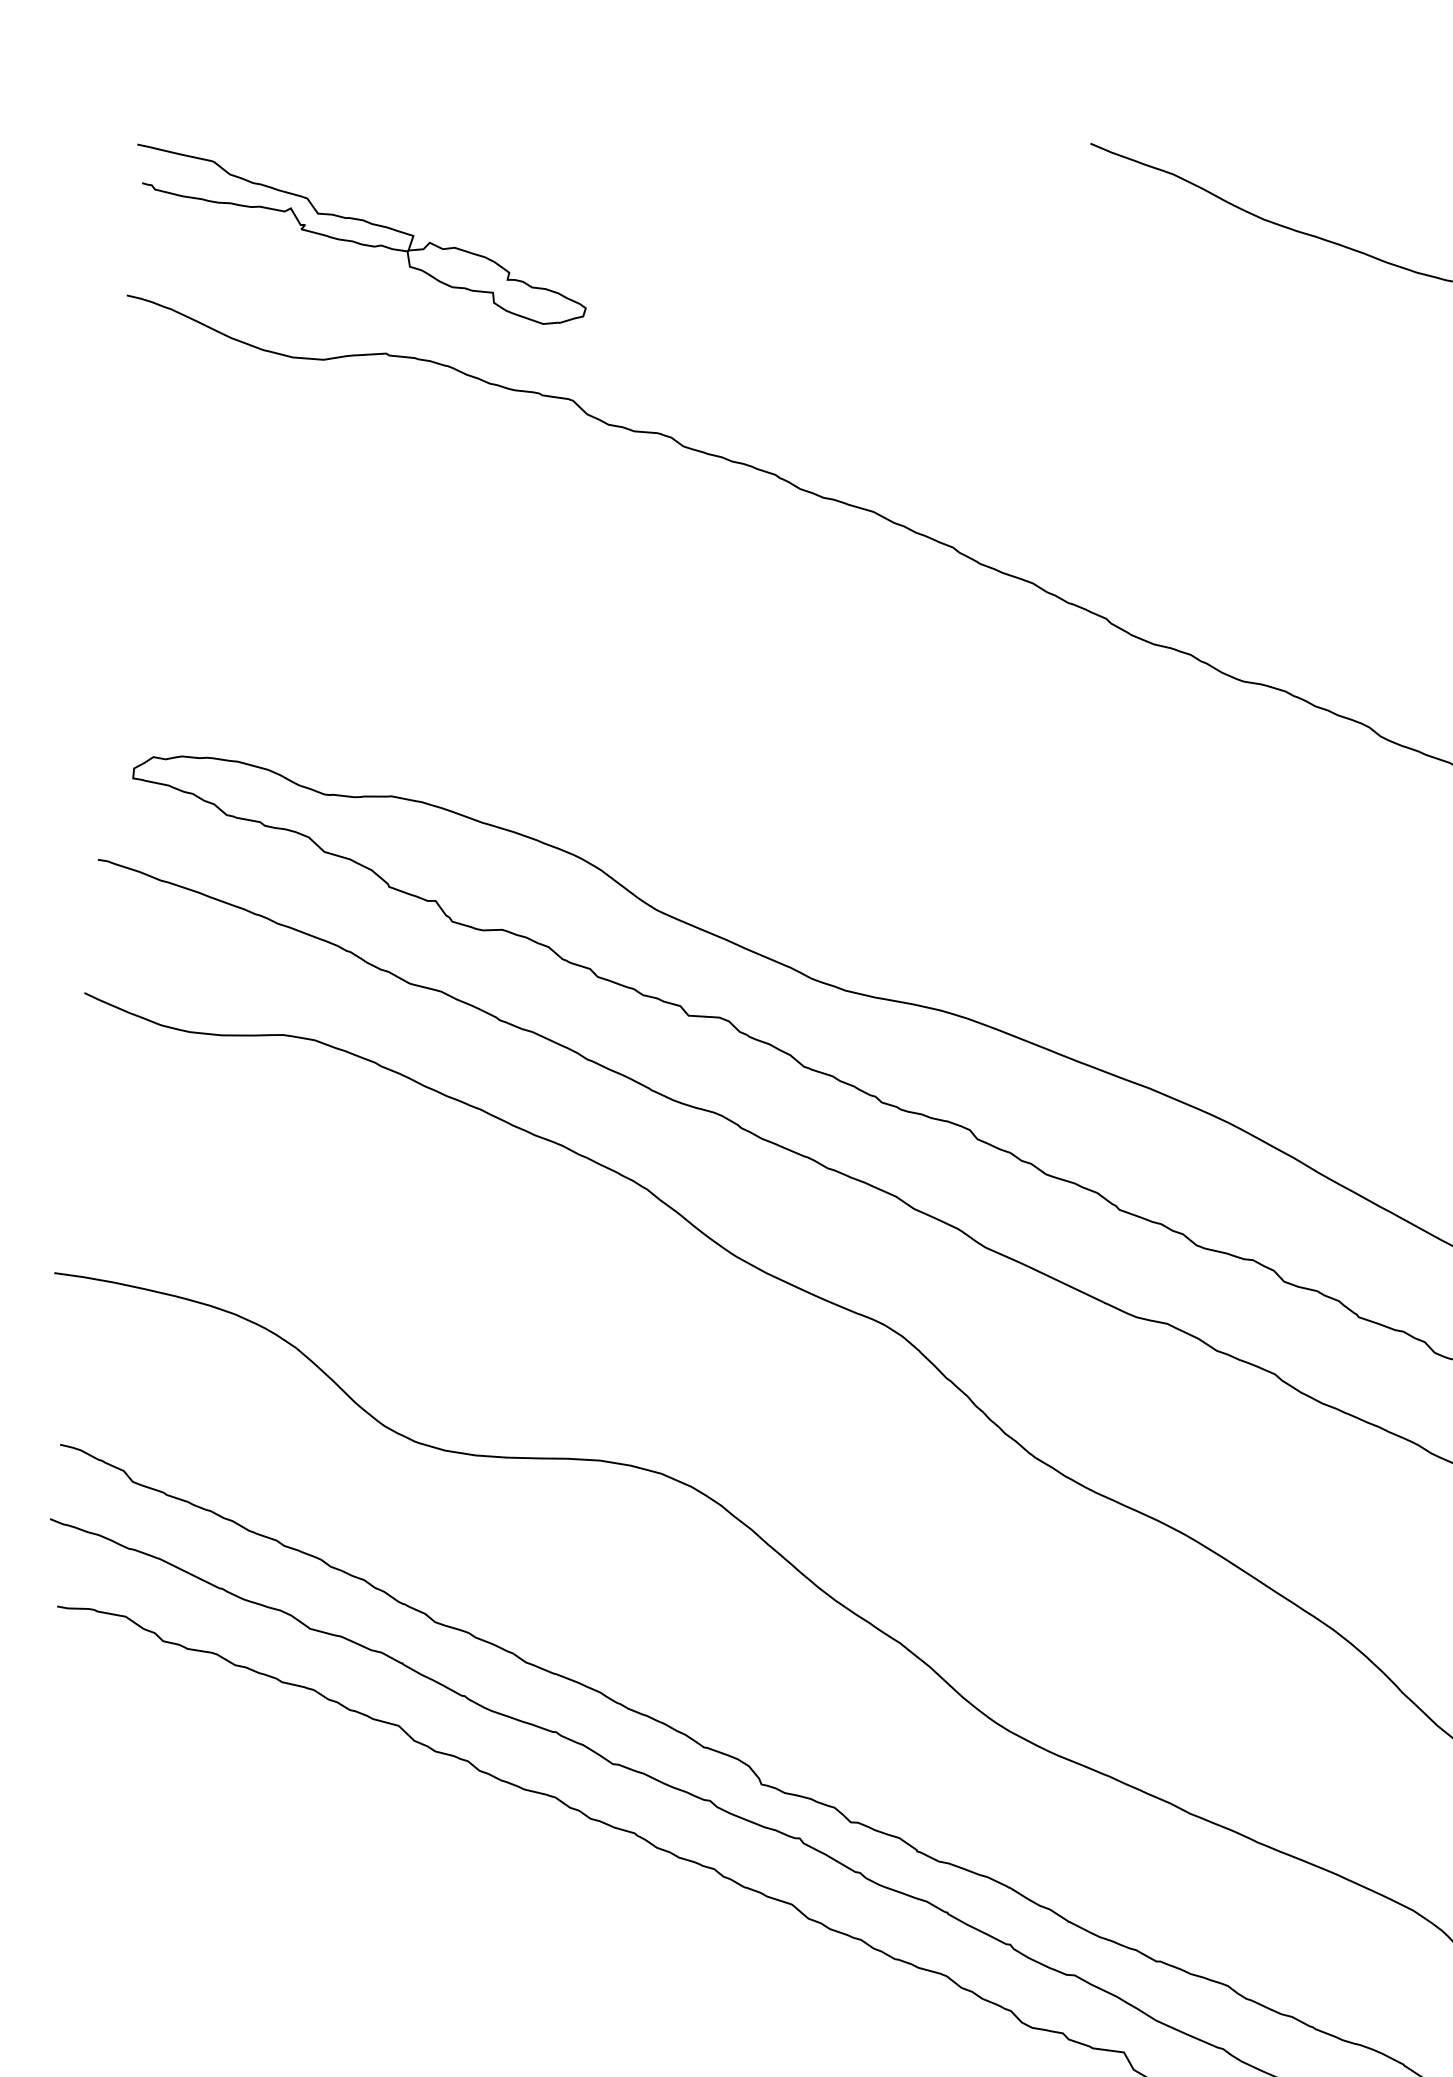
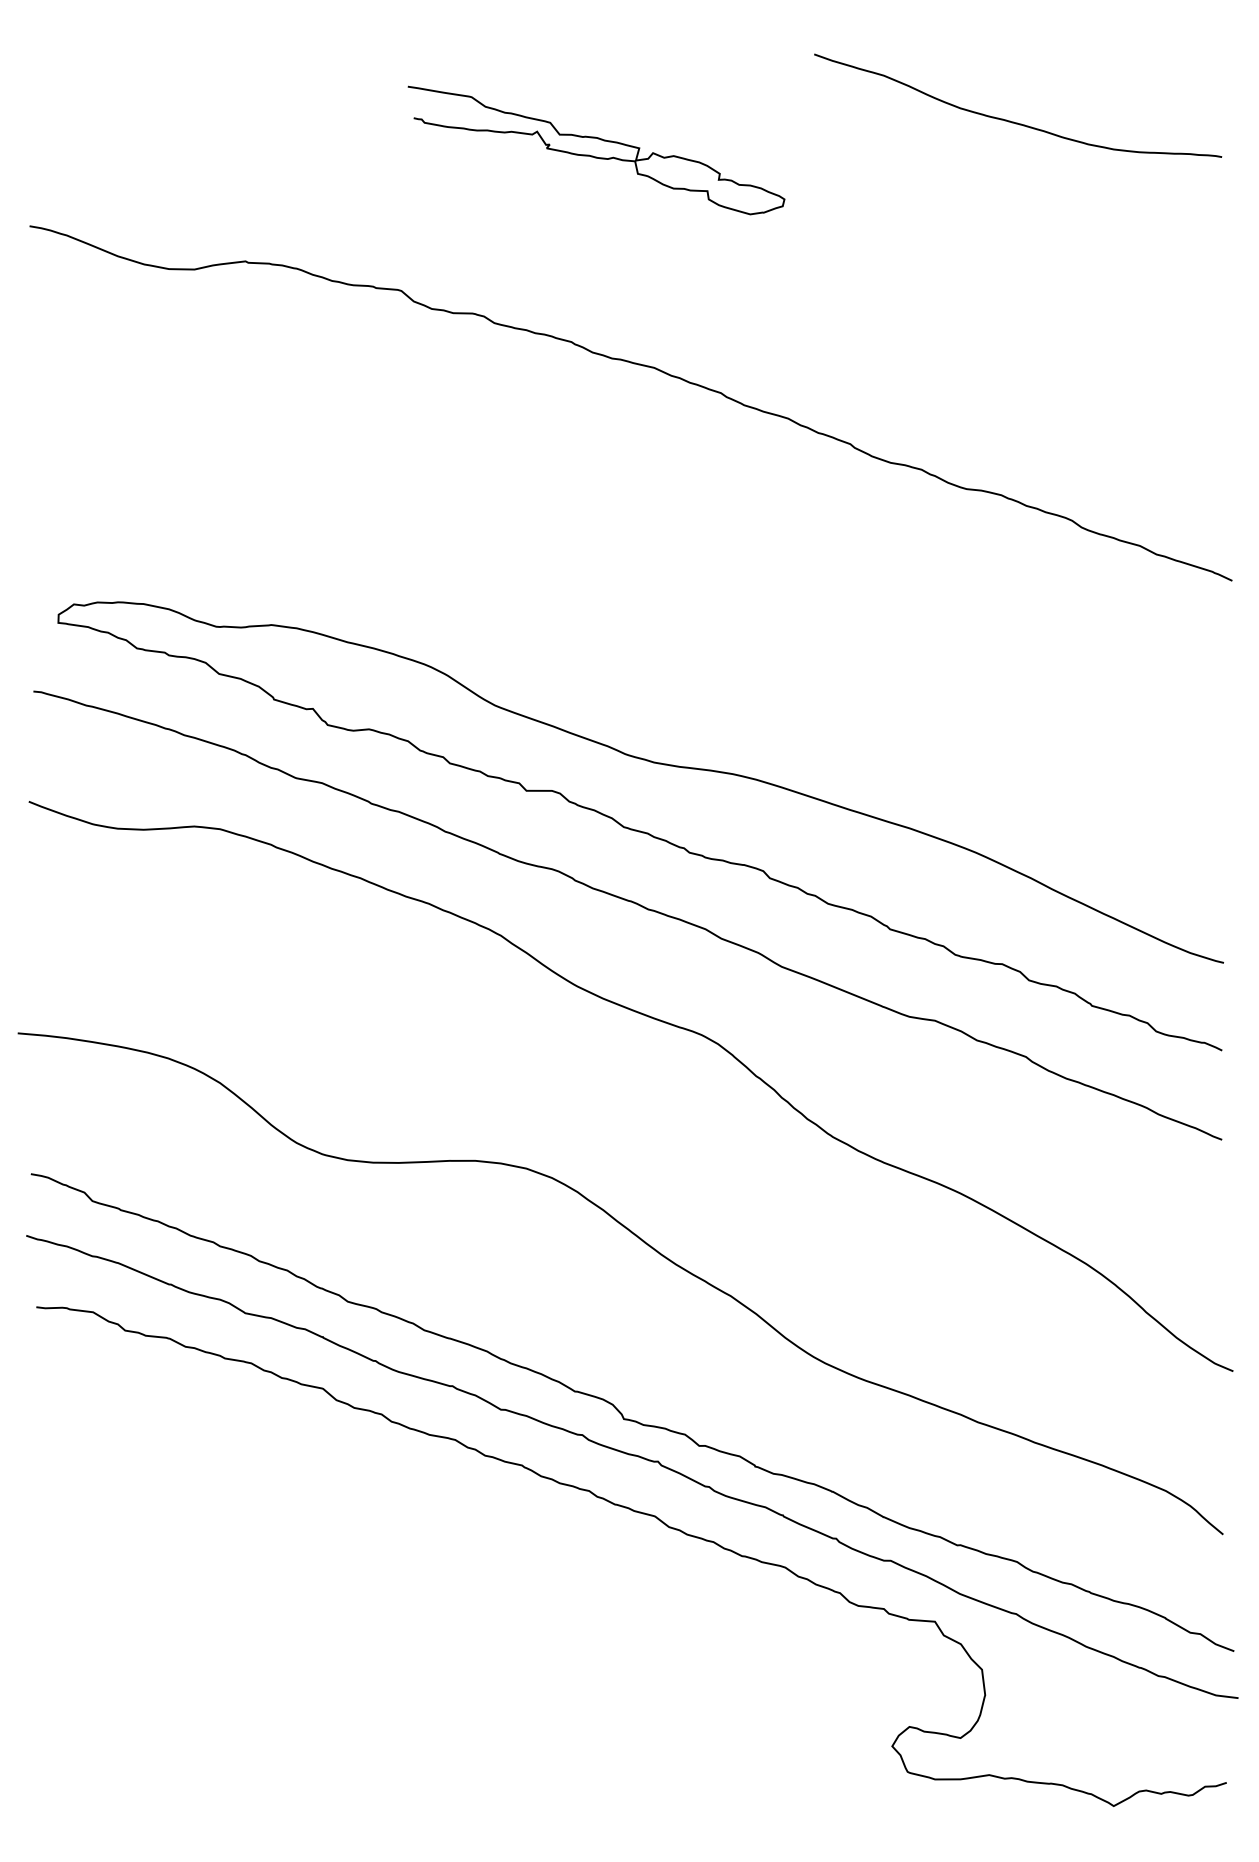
curve: (357, 241) -> (593, 155), moved

